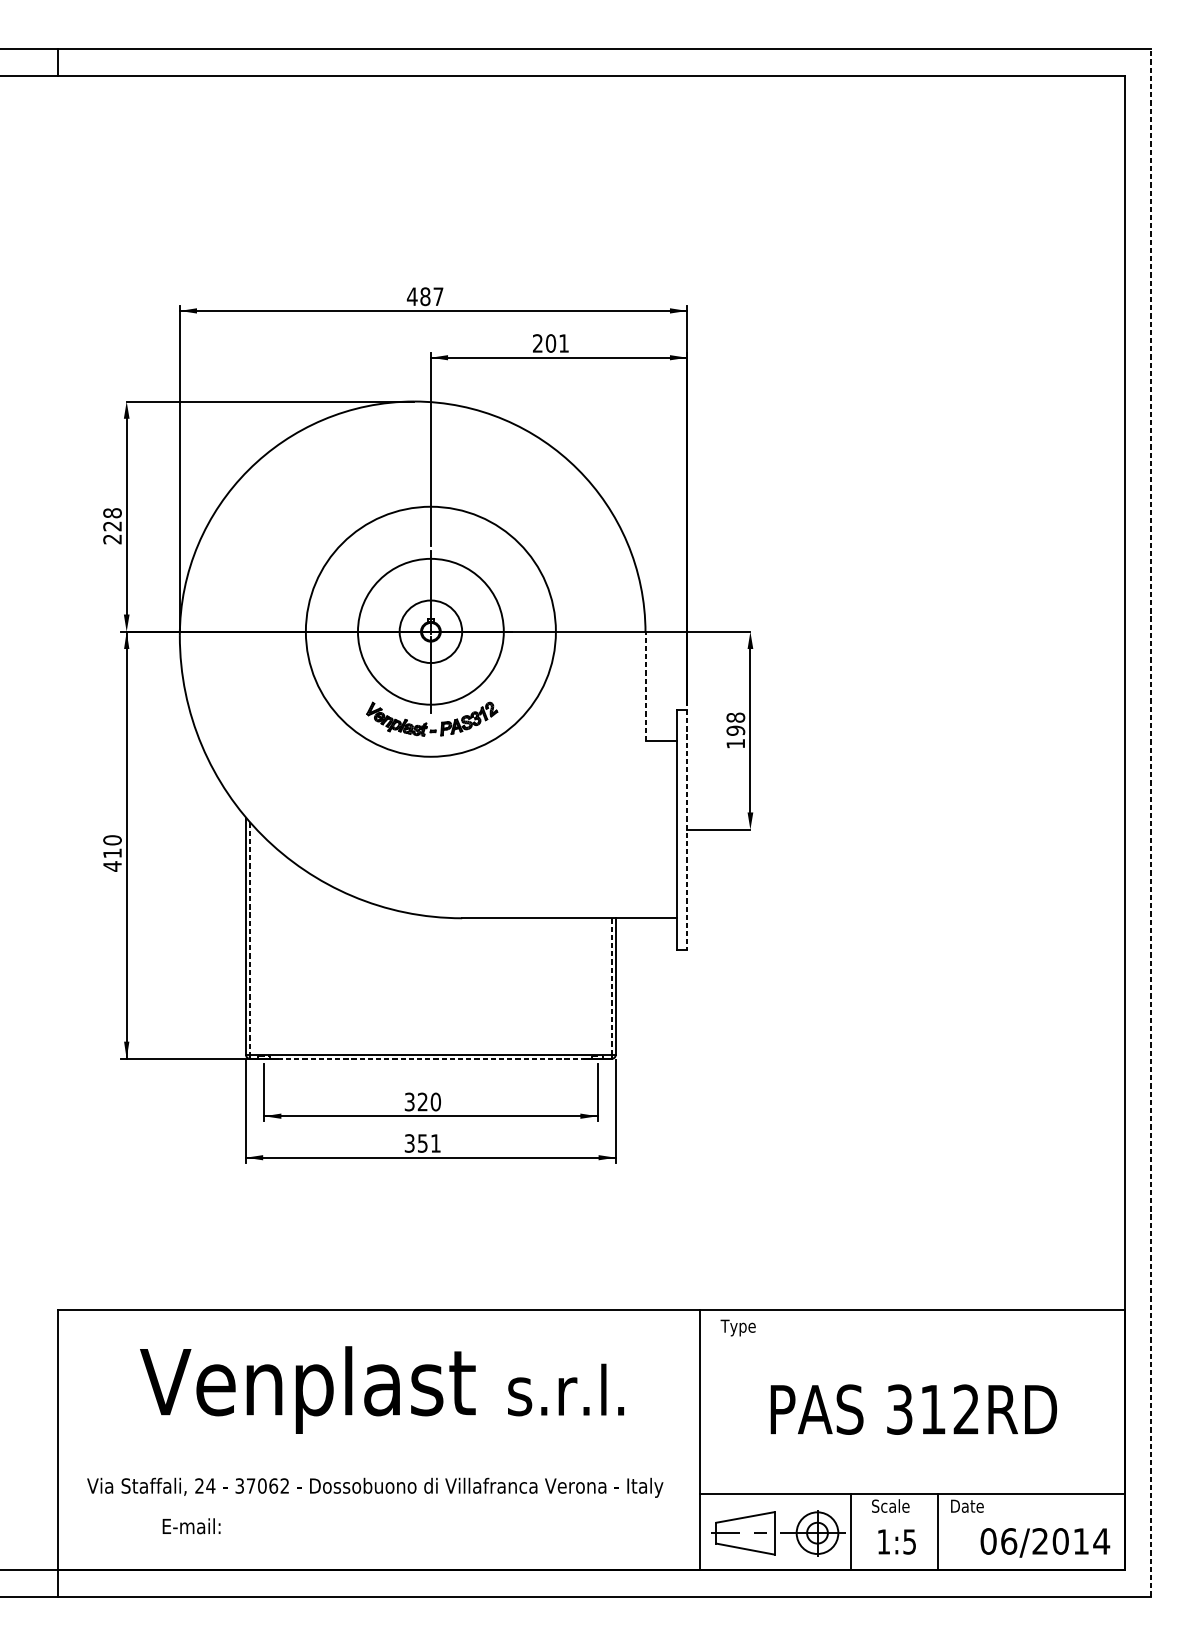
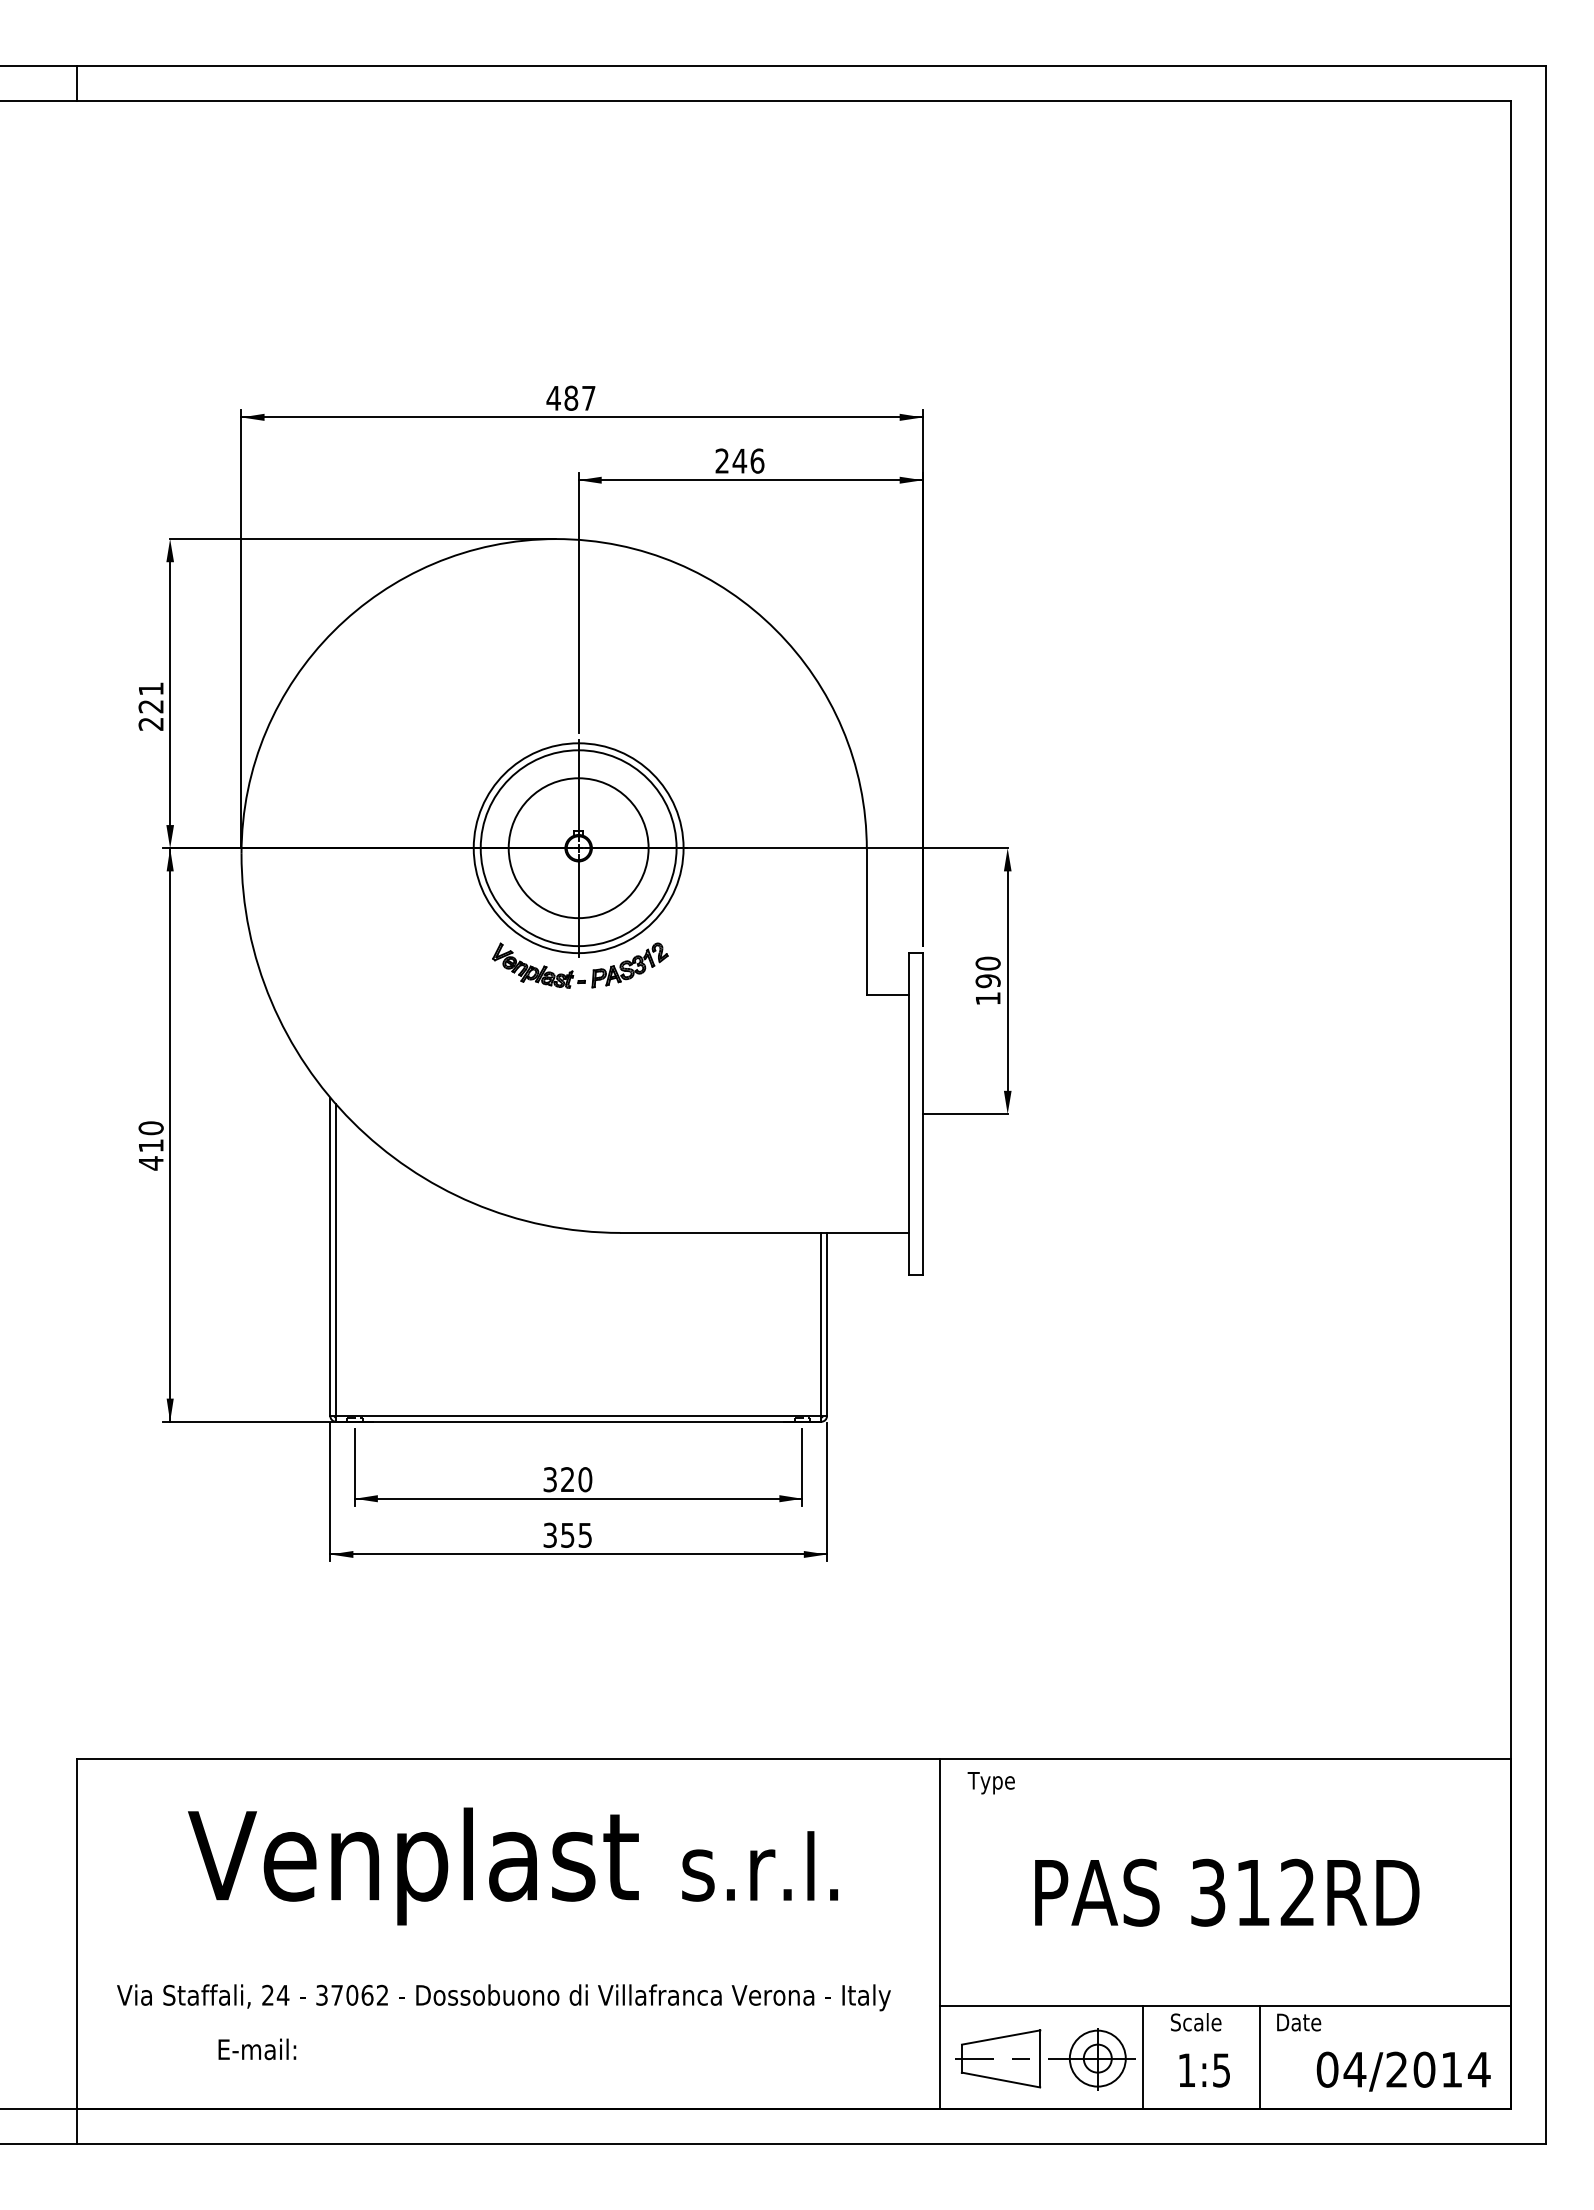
text: (557, 343) -> (748, 460), 201 -> 246
text: (112, 512) -> (150, 688), 228 -> 221
circle: (430, 631) -> (578, 848), size x0.62
circle: (430, 631) -> (578, 848), size x1.67
line: (645, 687) -> (866, 922), dashed -> solid
text: (736, 717) -> (988, 963), 198 -> 190
line: (1151, 823) -> (1546, 1105), dashed -> solid
line: (686, 830) -> (922, 1114), dashed -> solid
line: (249, 938) -> (335, 1260), dashed -> solid
line: (611, 986) -> (821, 1324), dashed -> solid
line: (430, 1058) -> (578, 1421), dashed -> solid
text: (435, 1143) -> (584, 1535), 351 -> 355
text: (1008, 1541) -> (1354, 2069), 06/2014 -> 04/2014

